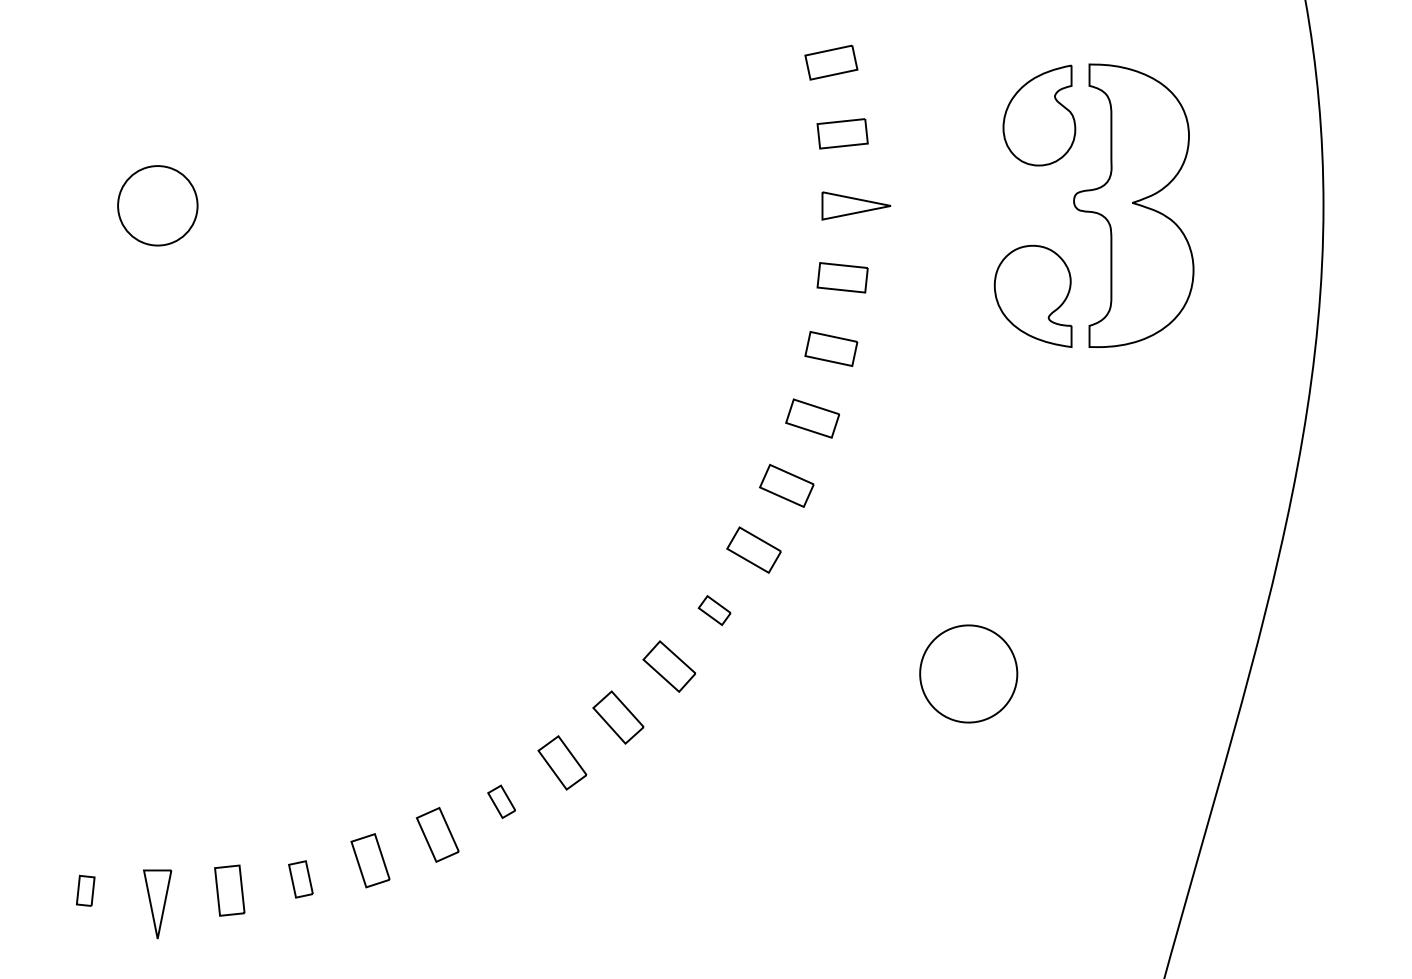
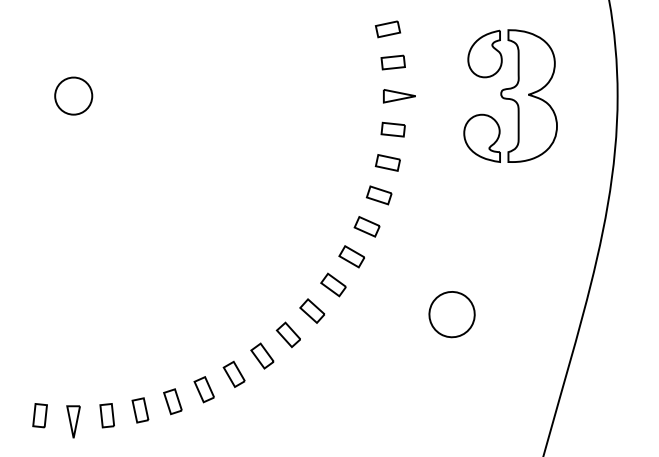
part: (714, 609) -> (333, 284), size x1.67
part: (500, 800) -> (233, 373), size x1.67
part: (300, 879) -> (140, 410), size x1.43
part: (84, 890) -> (39, 415), size x1.67

